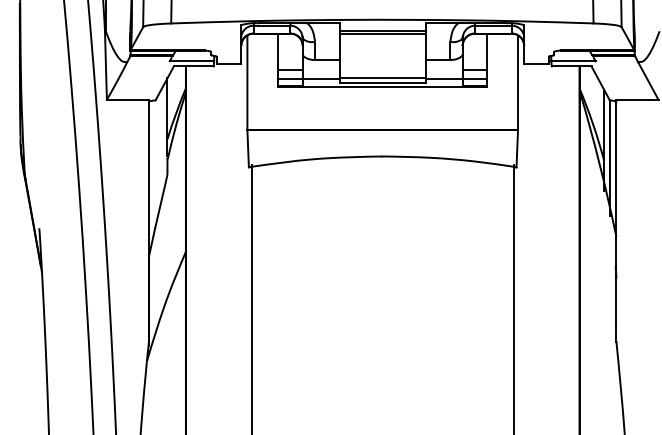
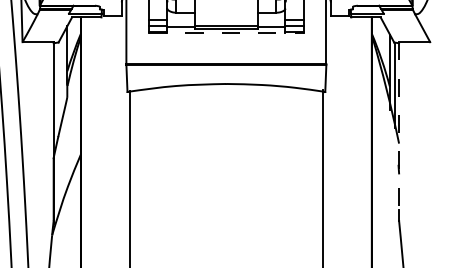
line: (382, 87) -> (226, 33), solid -> dashed
line: (616, 213) -> (399, 126), solid -> dashed

